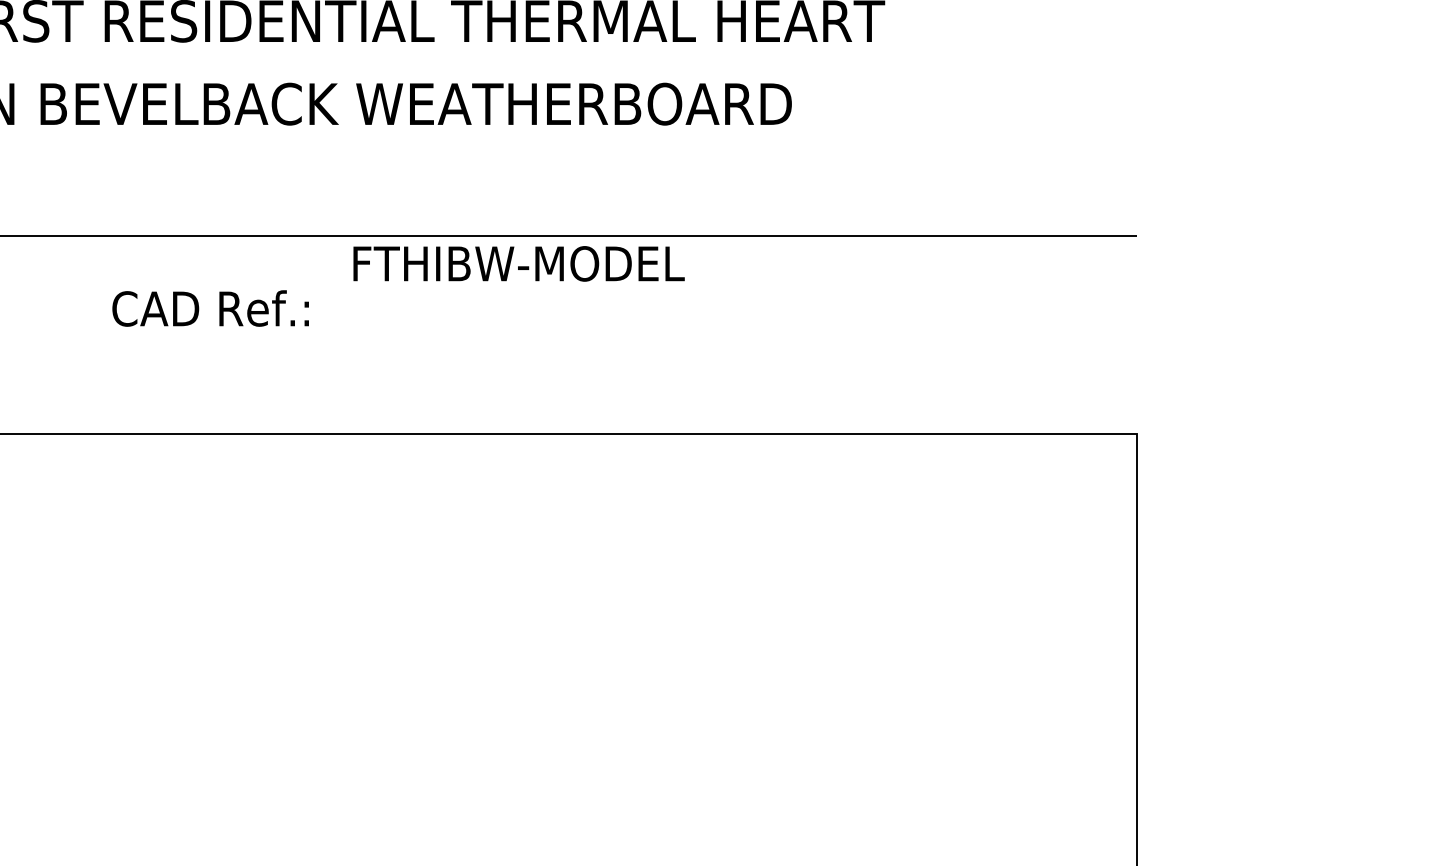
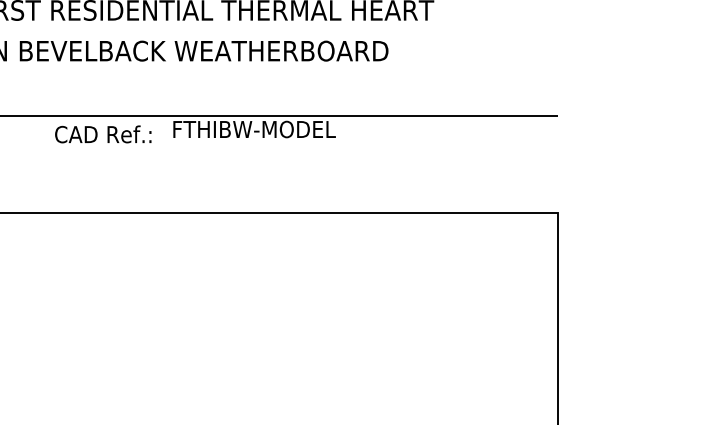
text: (211, 308) -> (103, 134), moved

